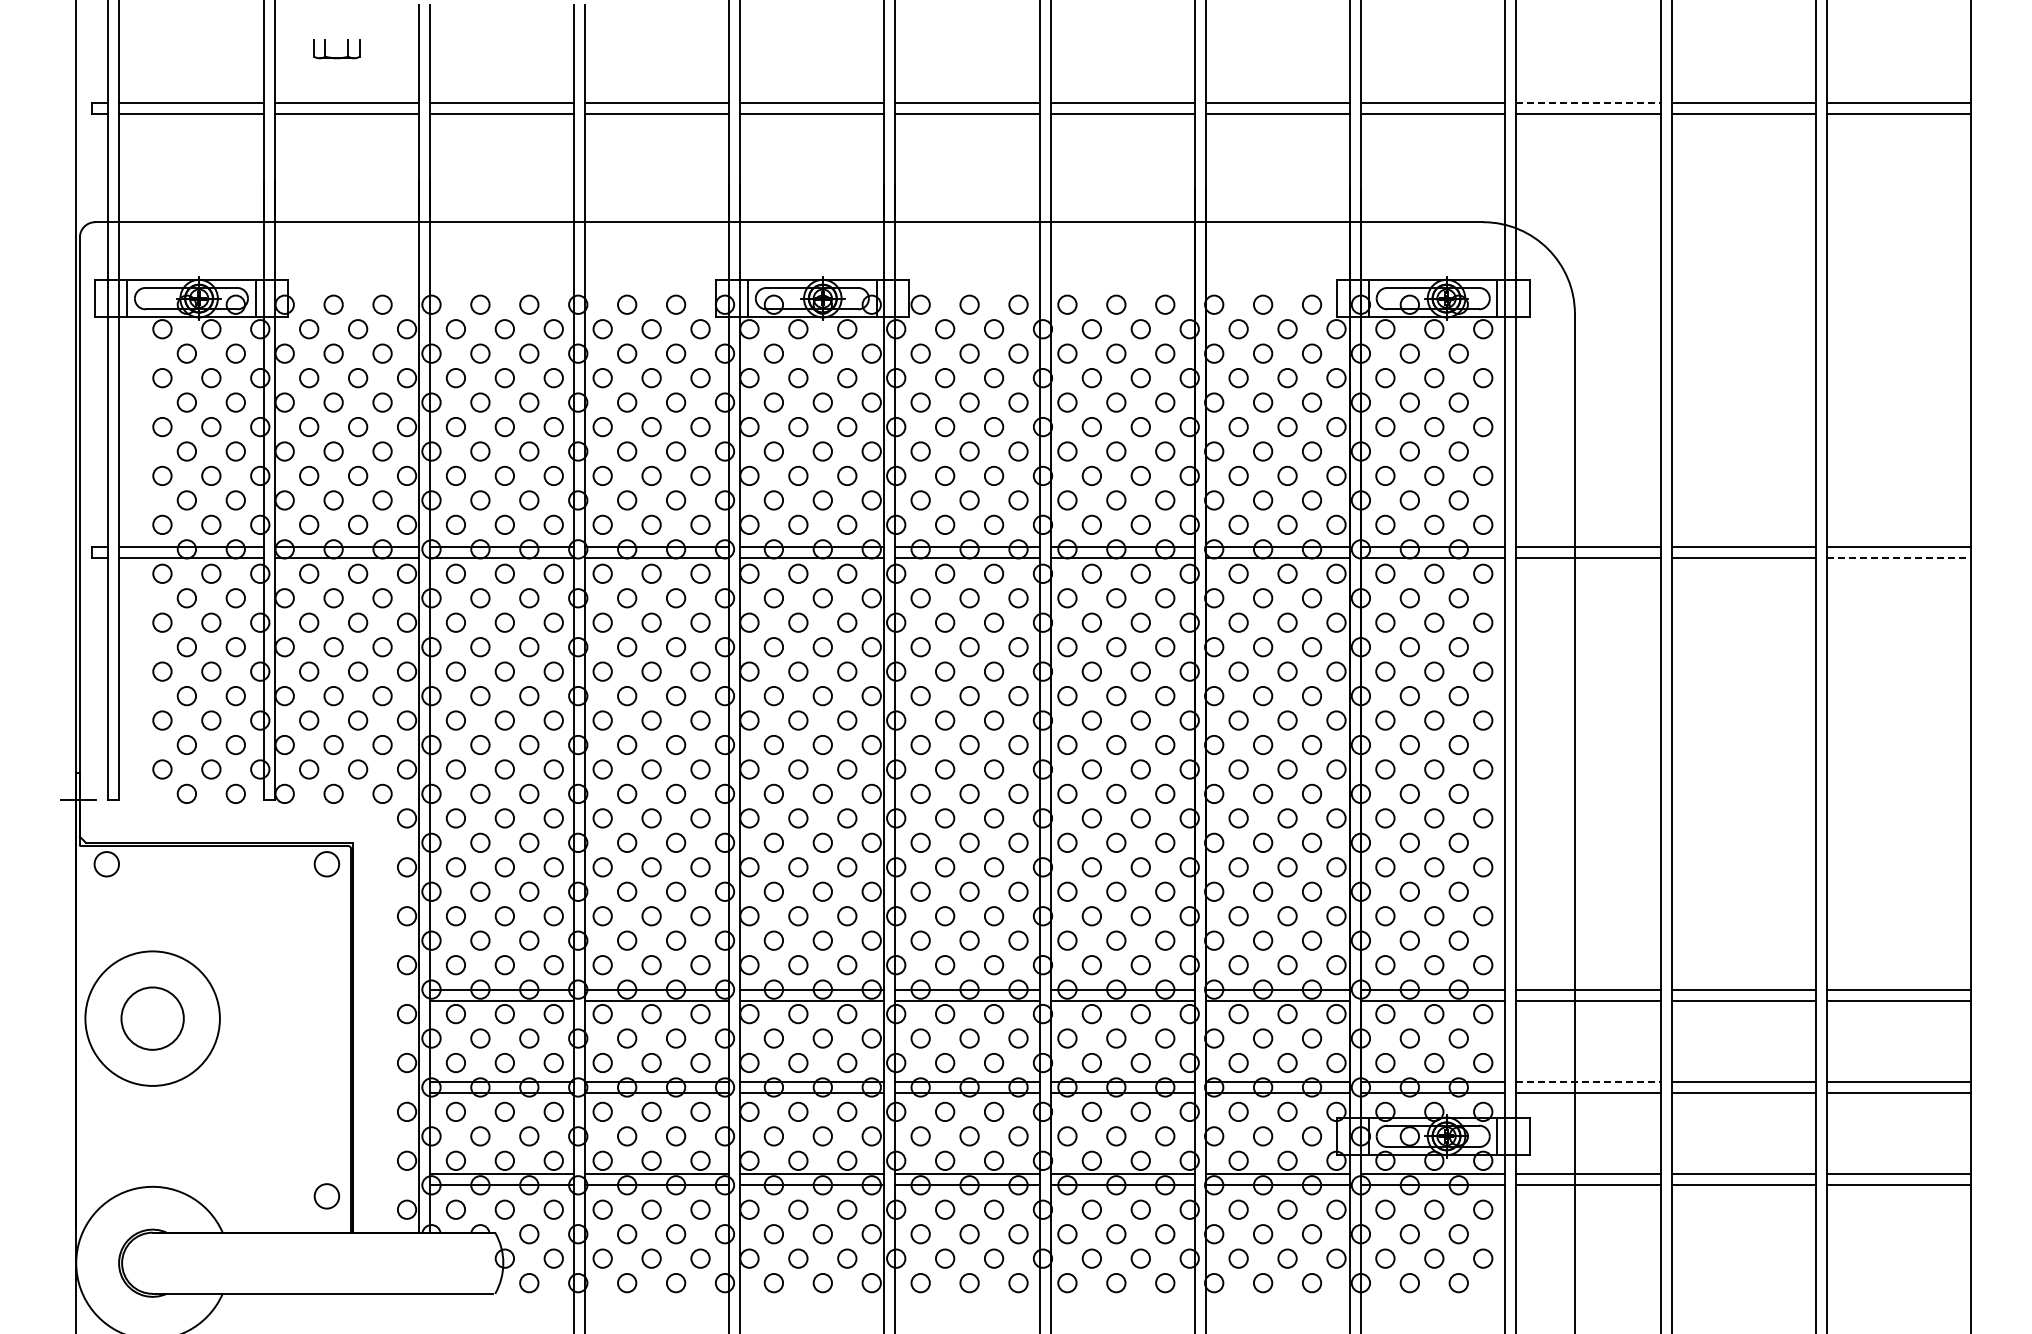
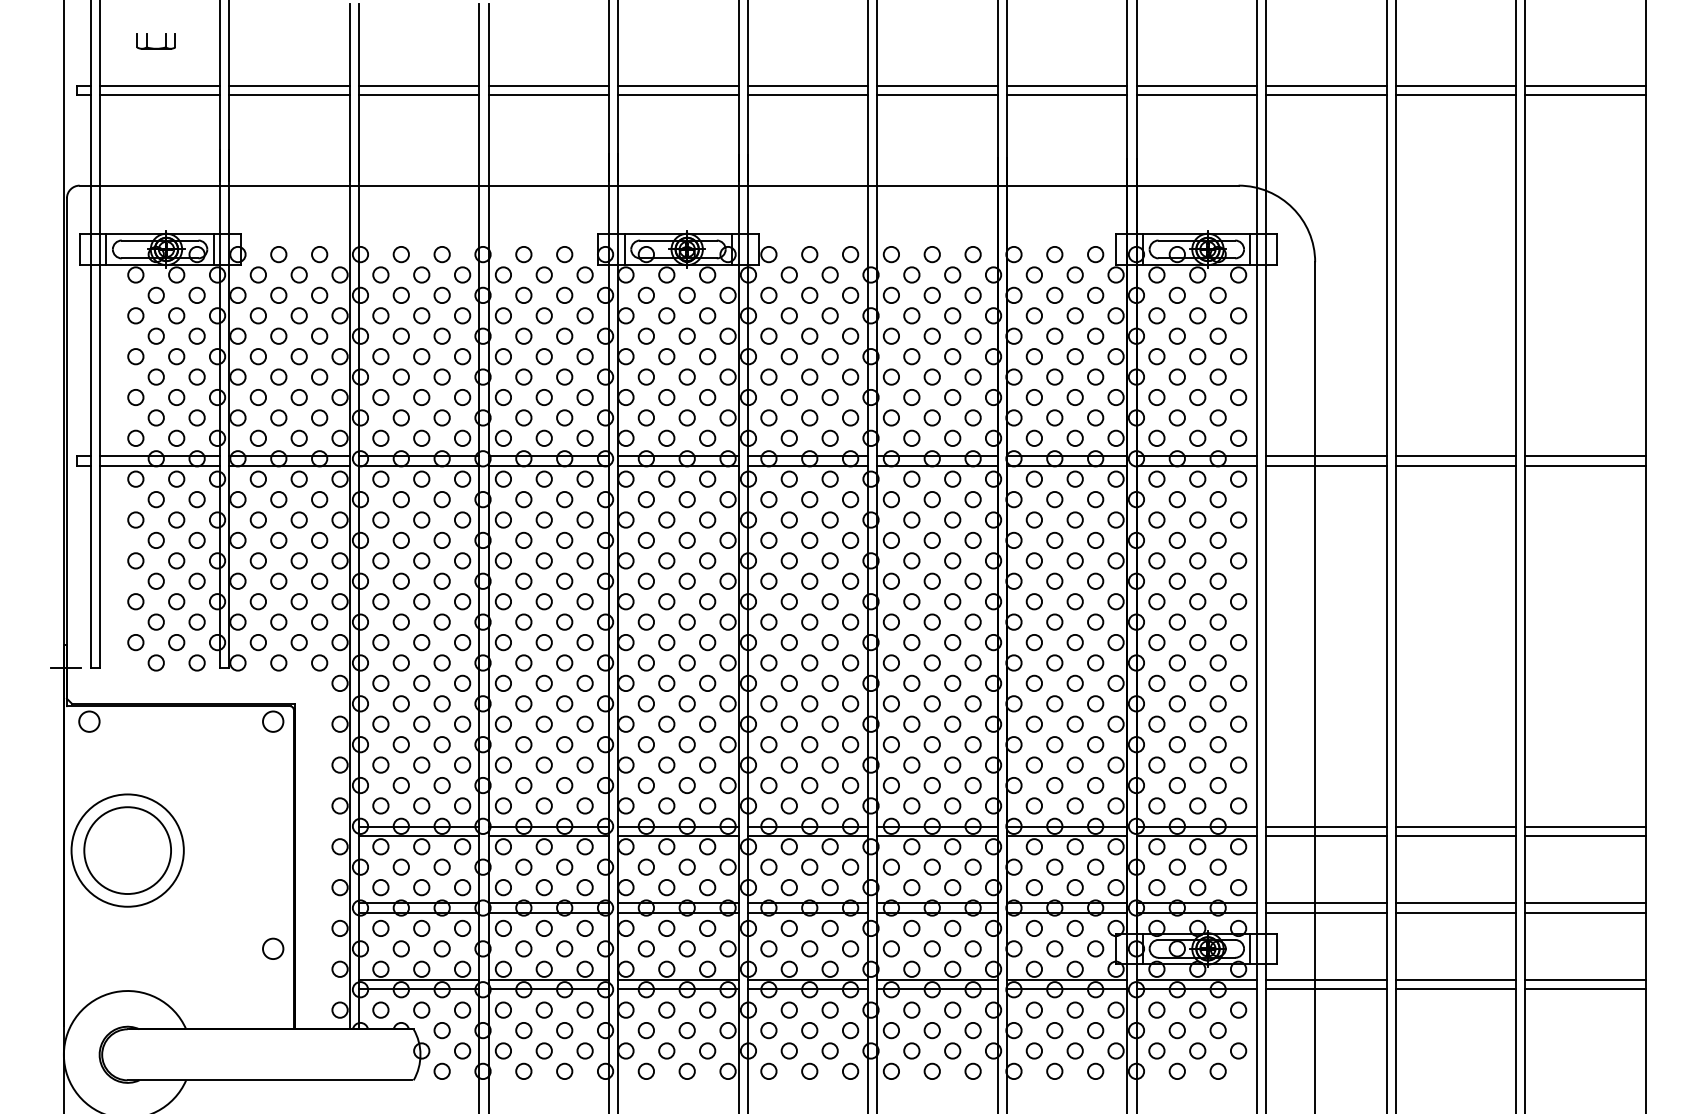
part: (336, 57) -> (155, 48), moved
line: (1588, 102) -> (1326, 85), dashed -> solid
line: (1899, 557) -> (1586, 465), dashed -> solid
circle: (152, 1018) -> (127, 850), size x1.67
line: (1588, 1081) -> (1326, 903), dashed -> solid
circle: (326, 1196) -> (272, 948), moved

